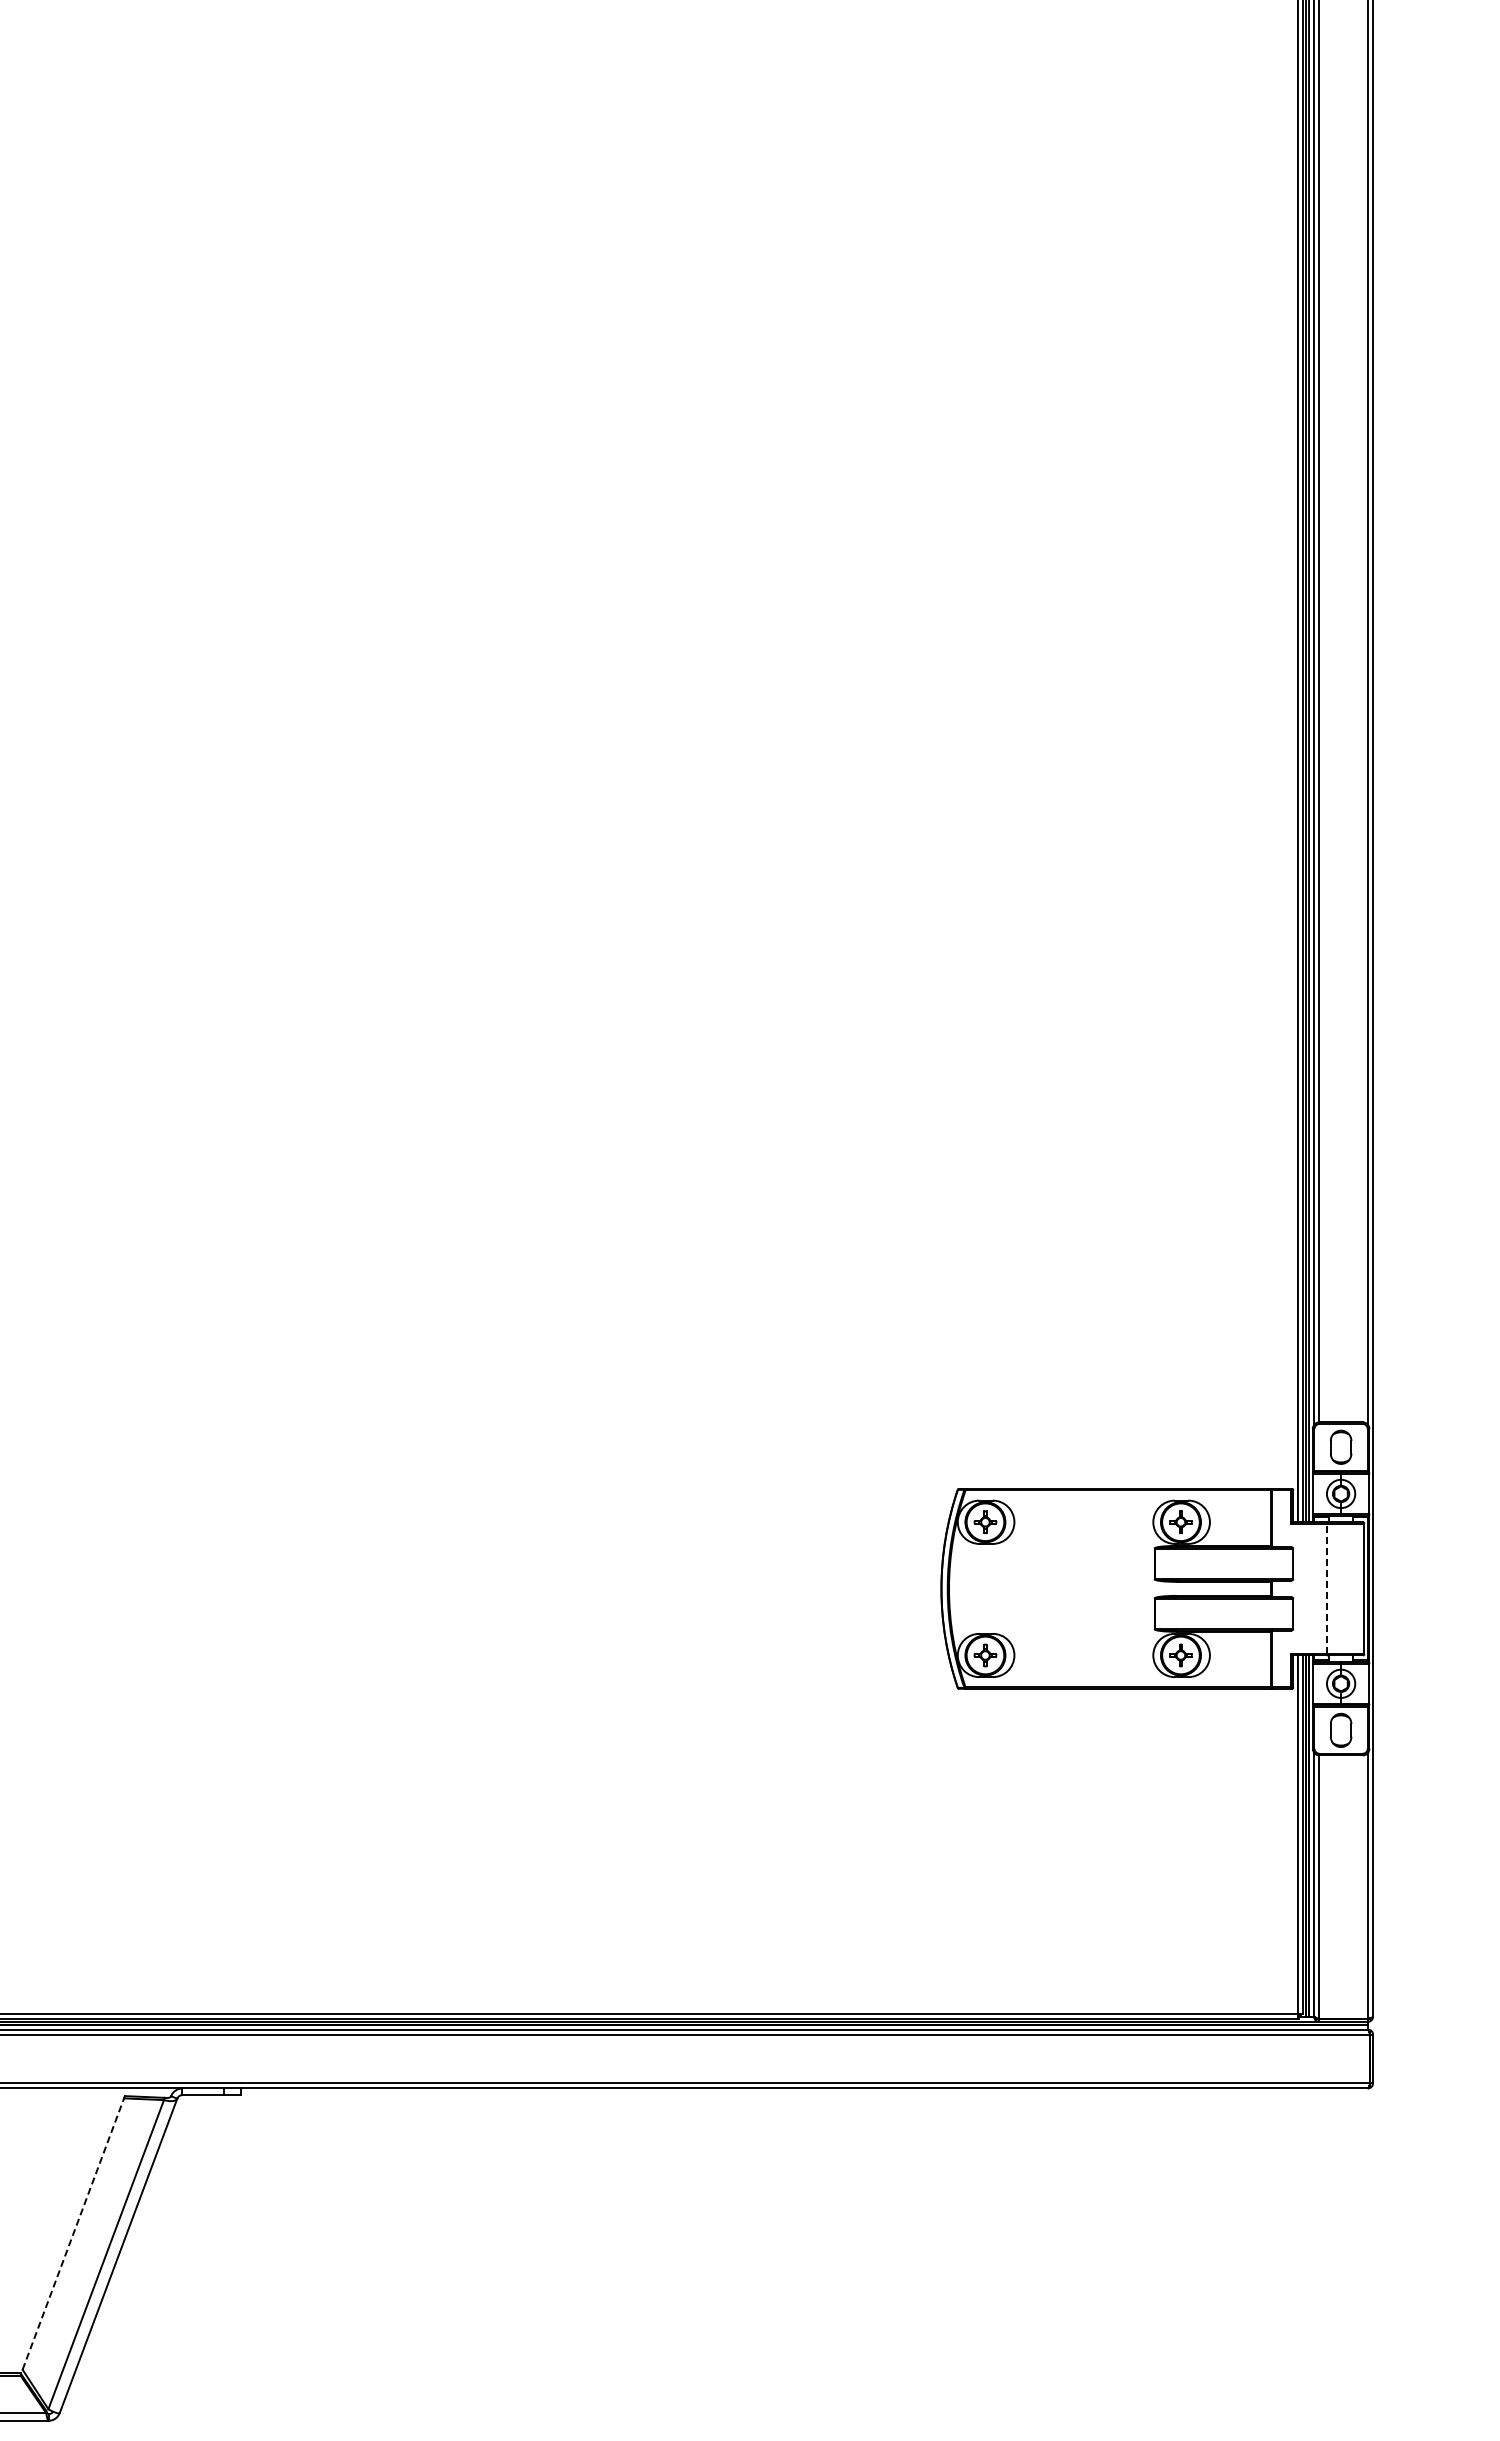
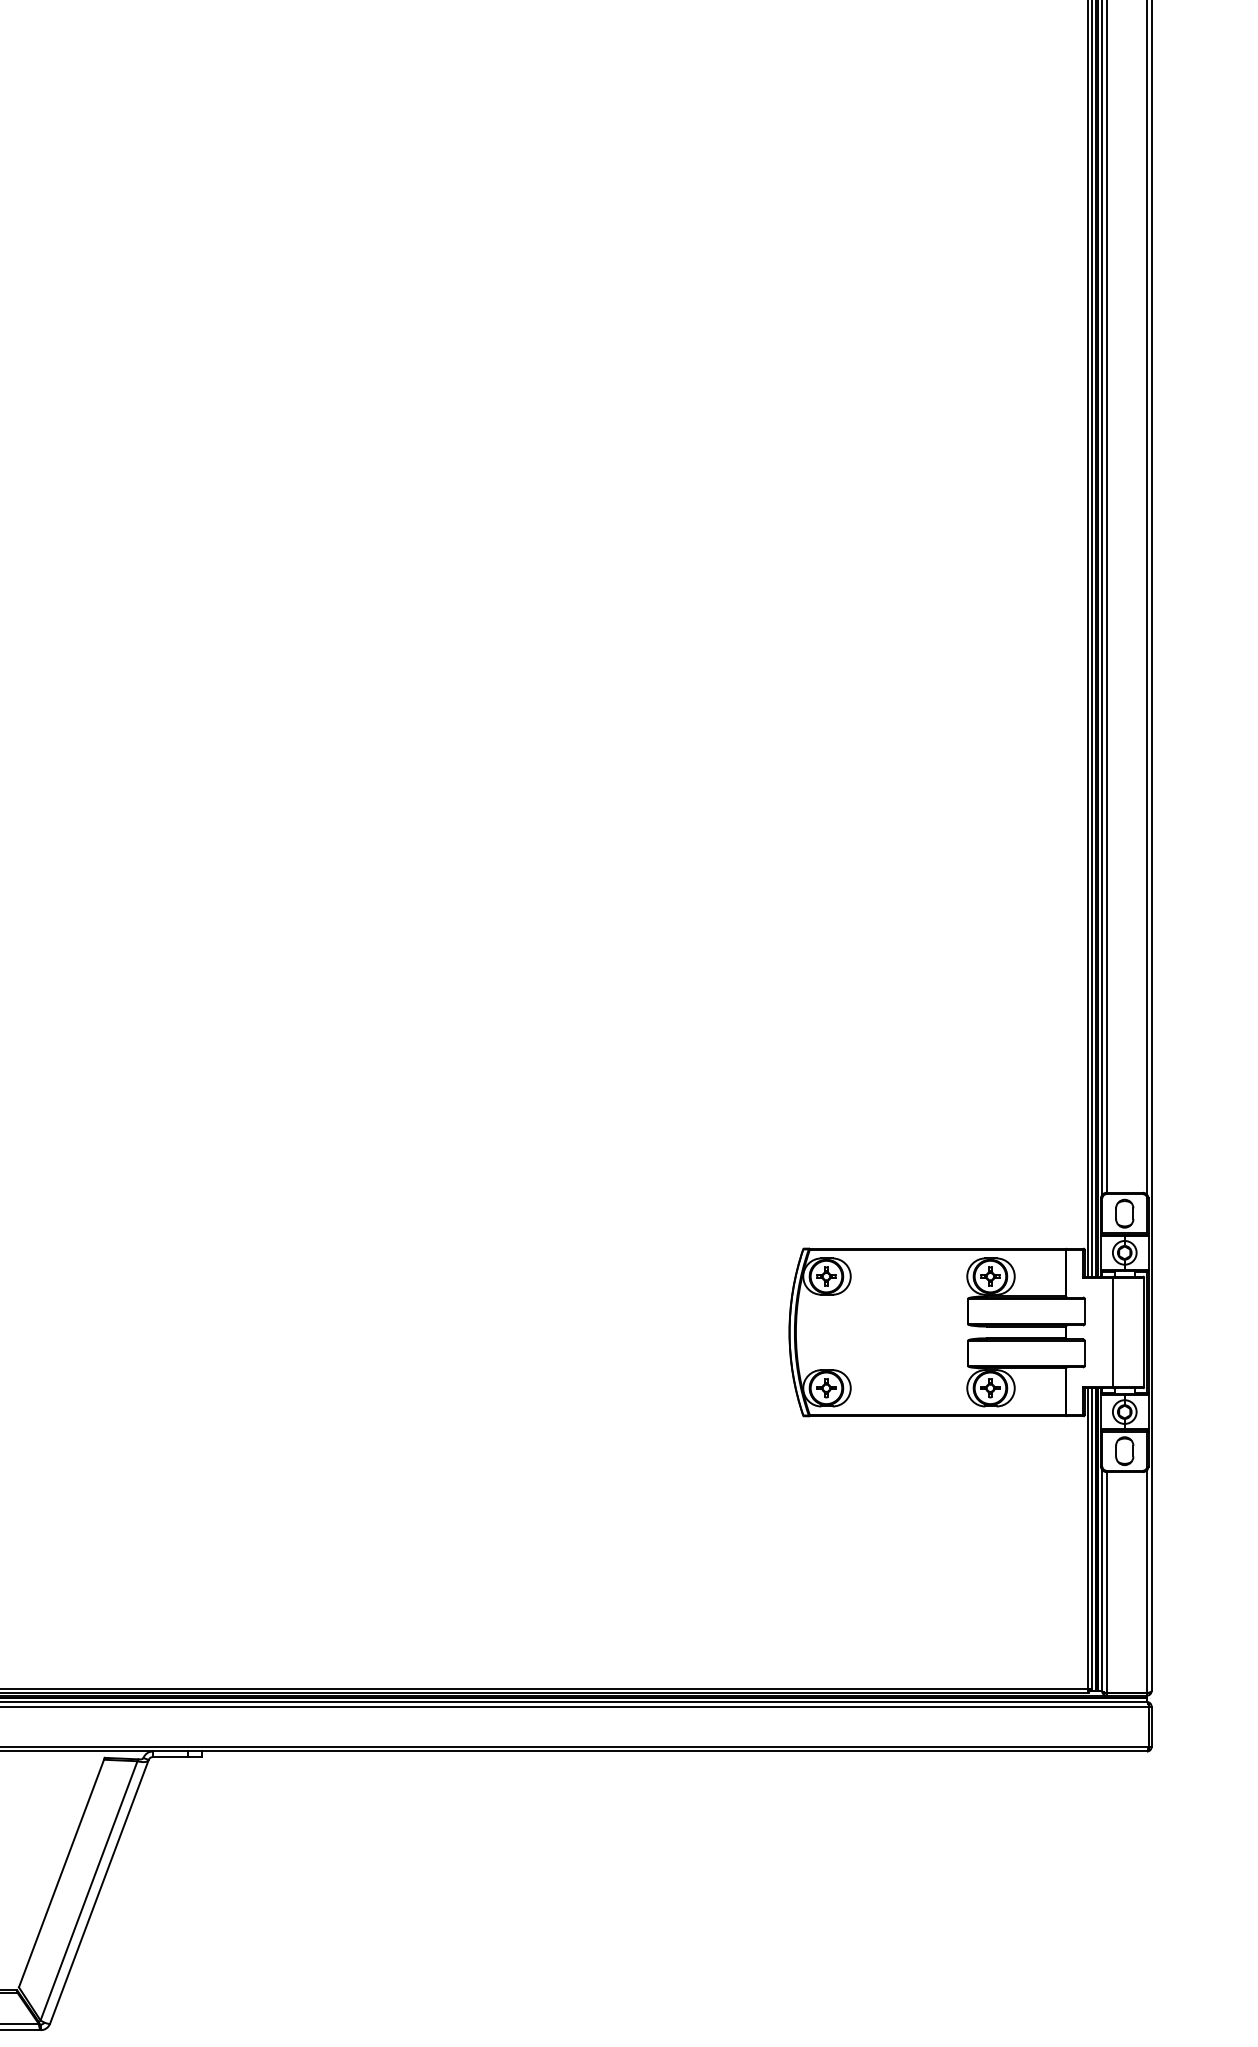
line: (1327, 1588) -> (1113, 1332), dashed -> solid
line: (73, 2234) -> (61, 1873), dashed -> solid

